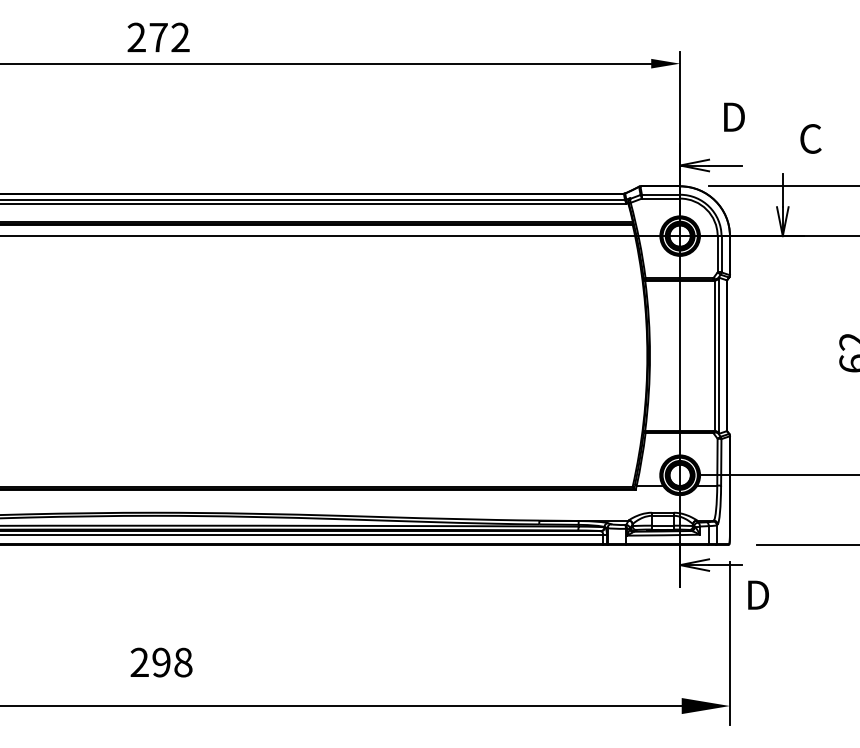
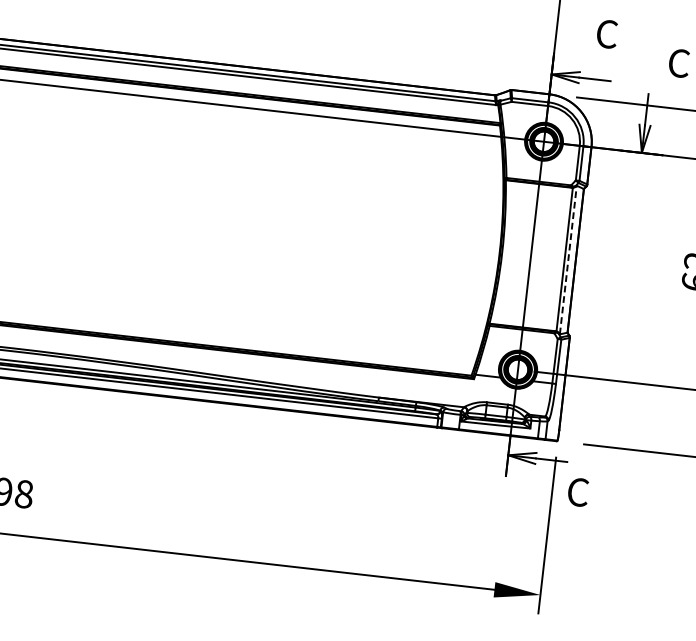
text: (733, 117) -> (607, 34), D -> C
line: (719, 355) -> (568, 259), solid -> dashed
text: (757, 595) -> (578, 492), D -> C

